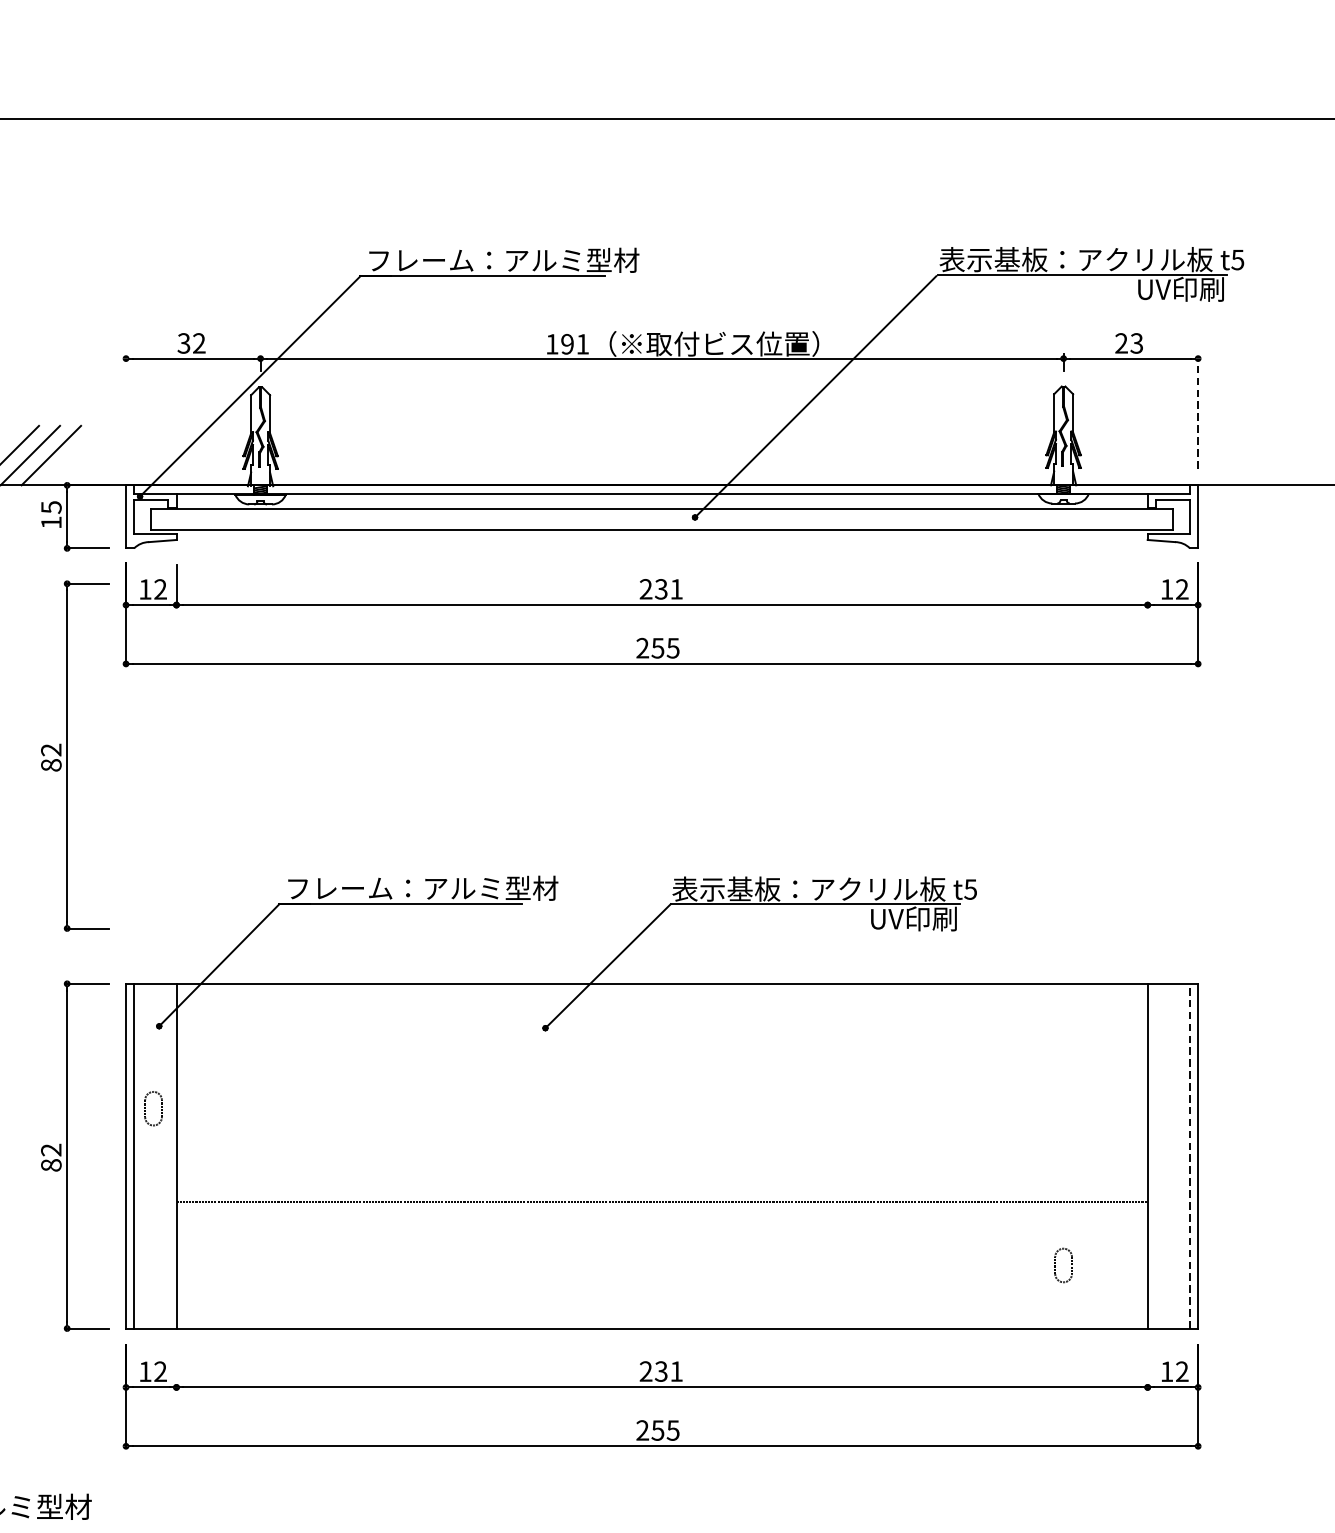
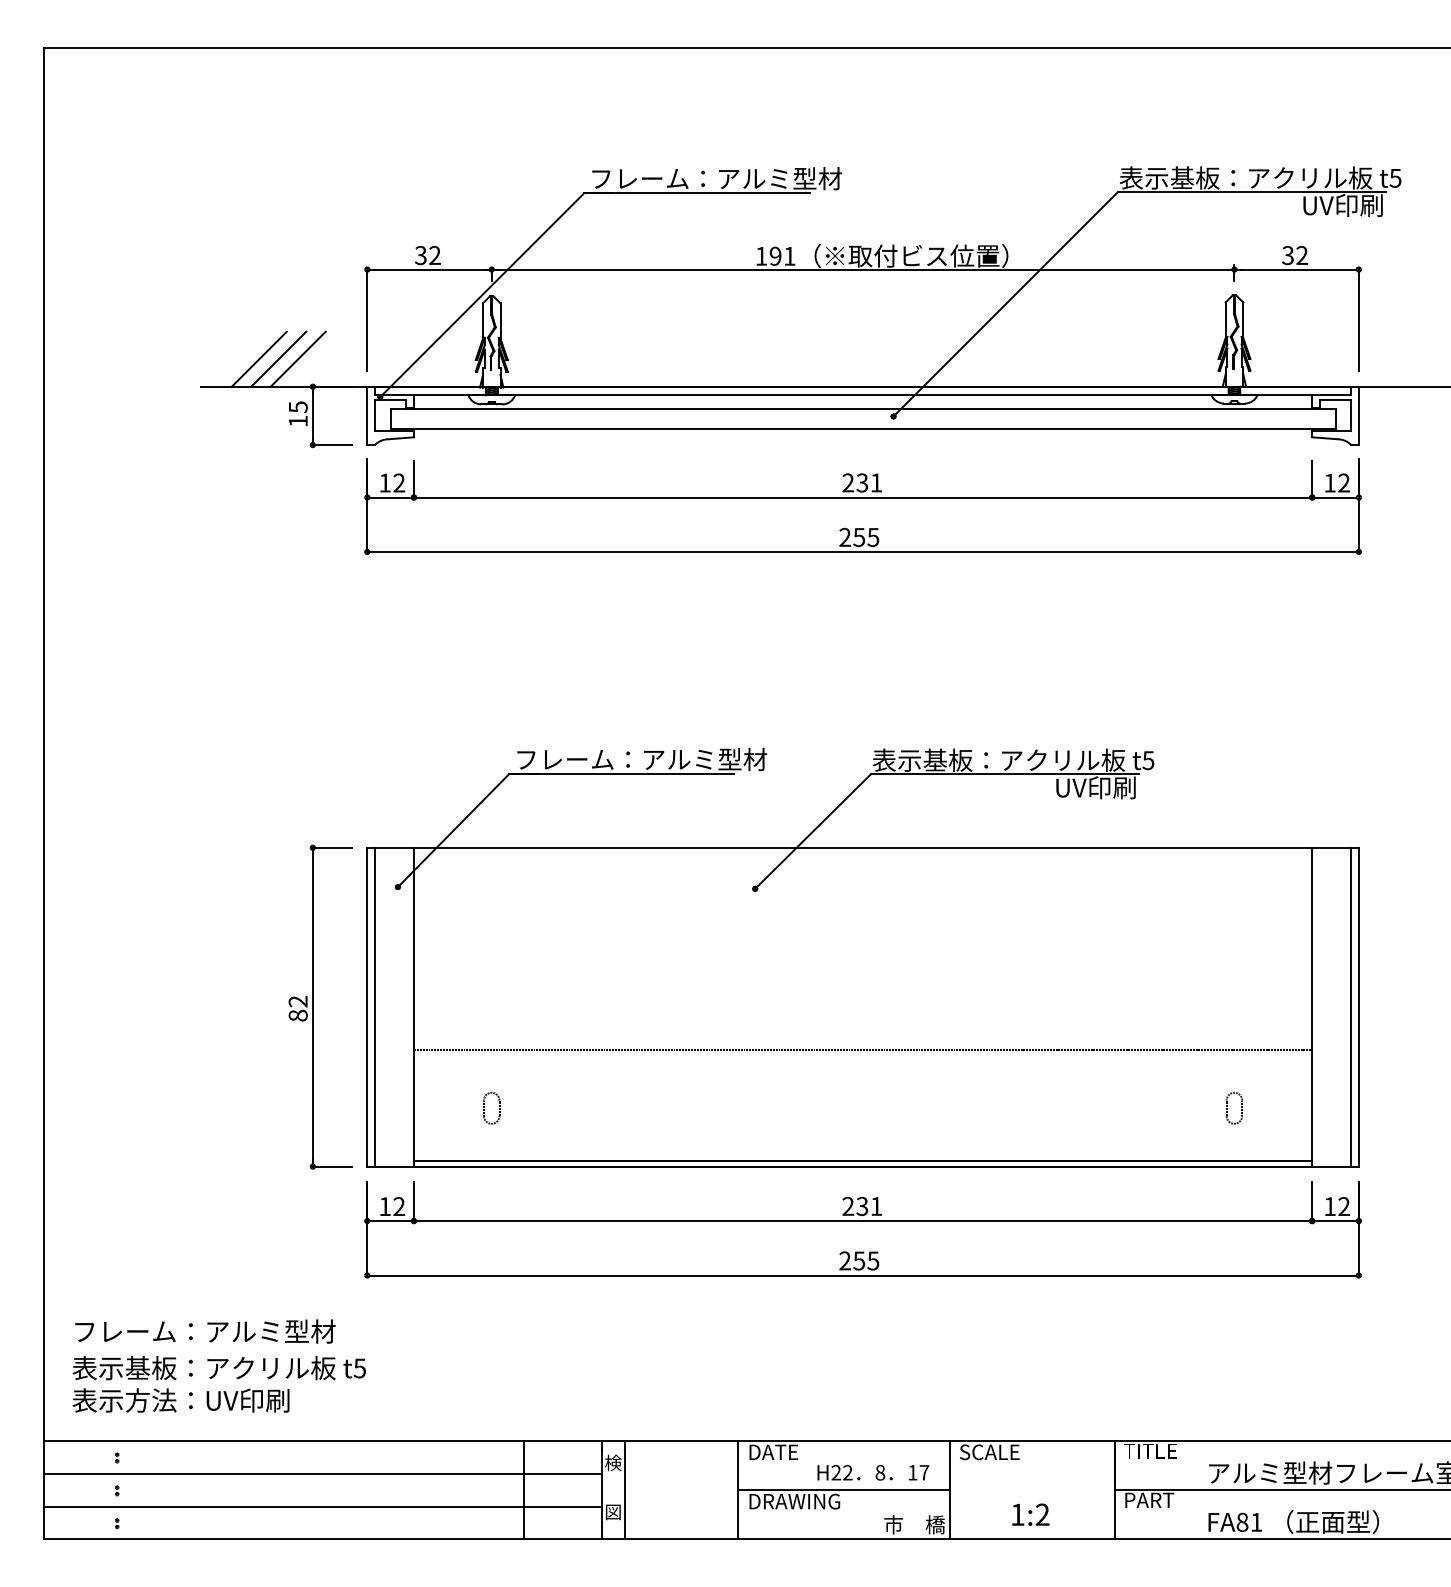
text: (1129, 343) -> (1295, 255), 23 -> 32
line: (126, 413) -> (367, 320), added
line: (1197, 413) -> (1358, 320), dashed -> solid
line: (1148, 584) -> (1312, 478), added
part: (67, 755) -> (313, 636), removed
part: (145, 1107) -> (484, 1107), moved
line: (1190, 1155) -> (1351, 1006), dashed -> solid
line: (661, 1321) -> (862, 1160), added
line: (176, 1366) -> (413, 1201), added
line: (1148, 1366) -> (1312, 1201), added

